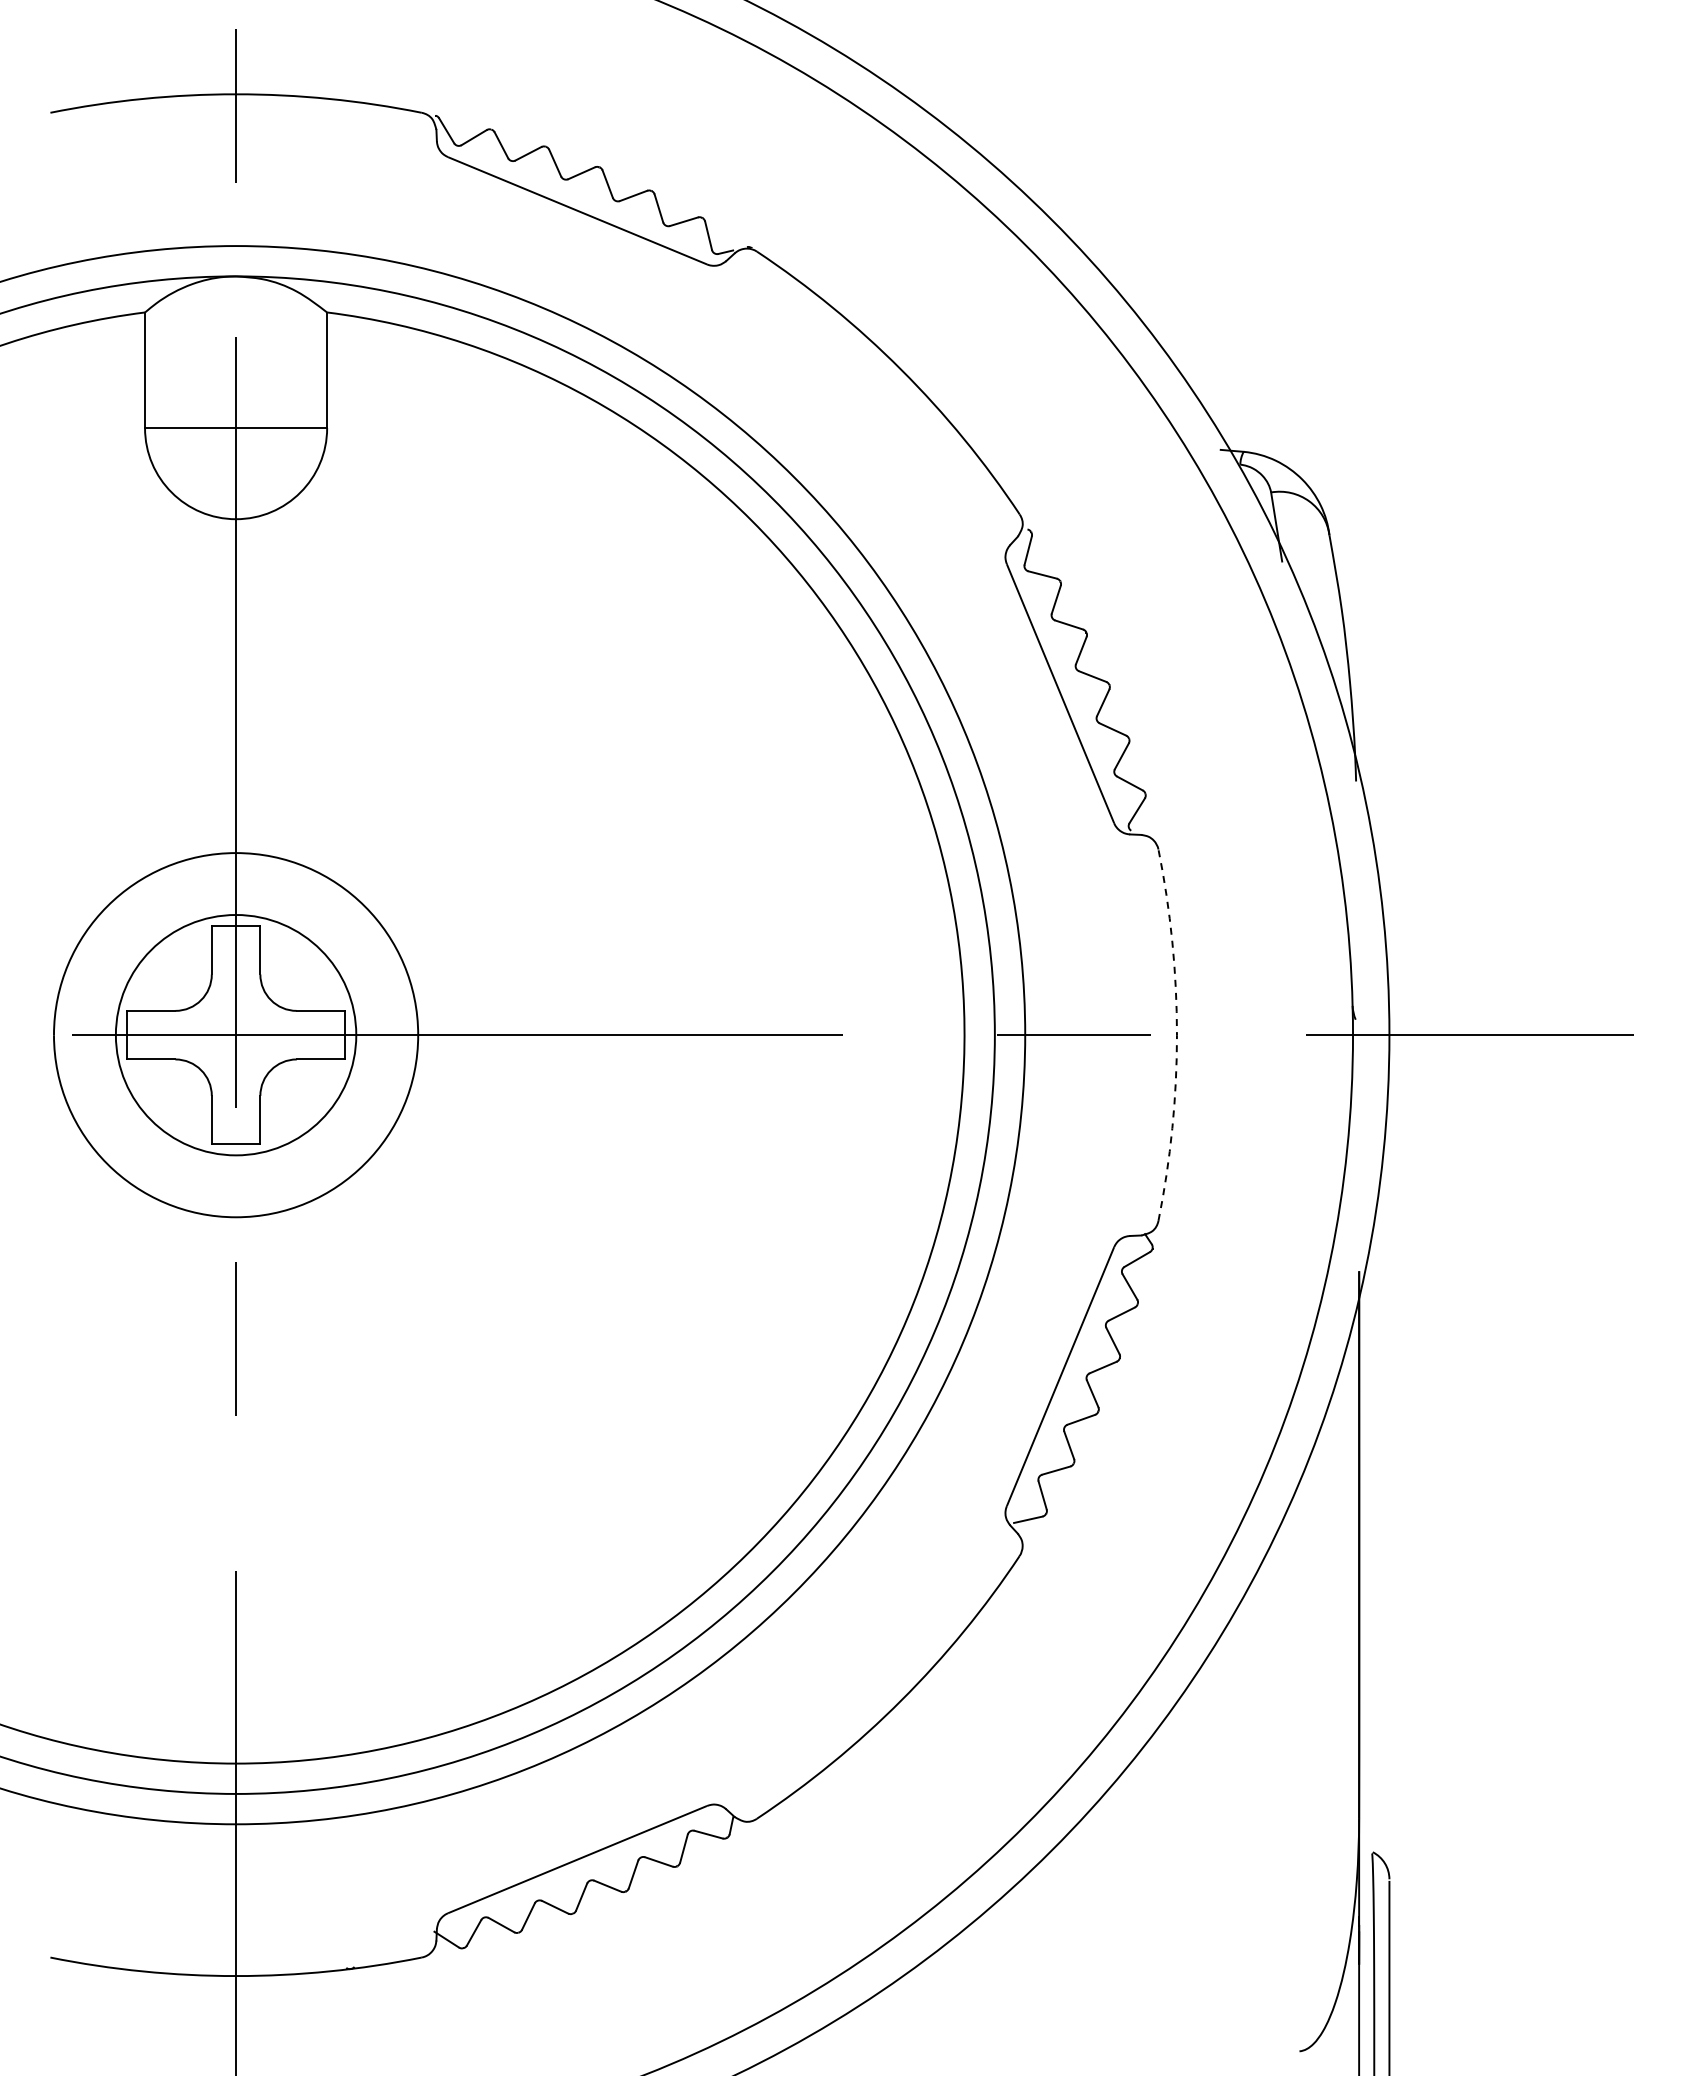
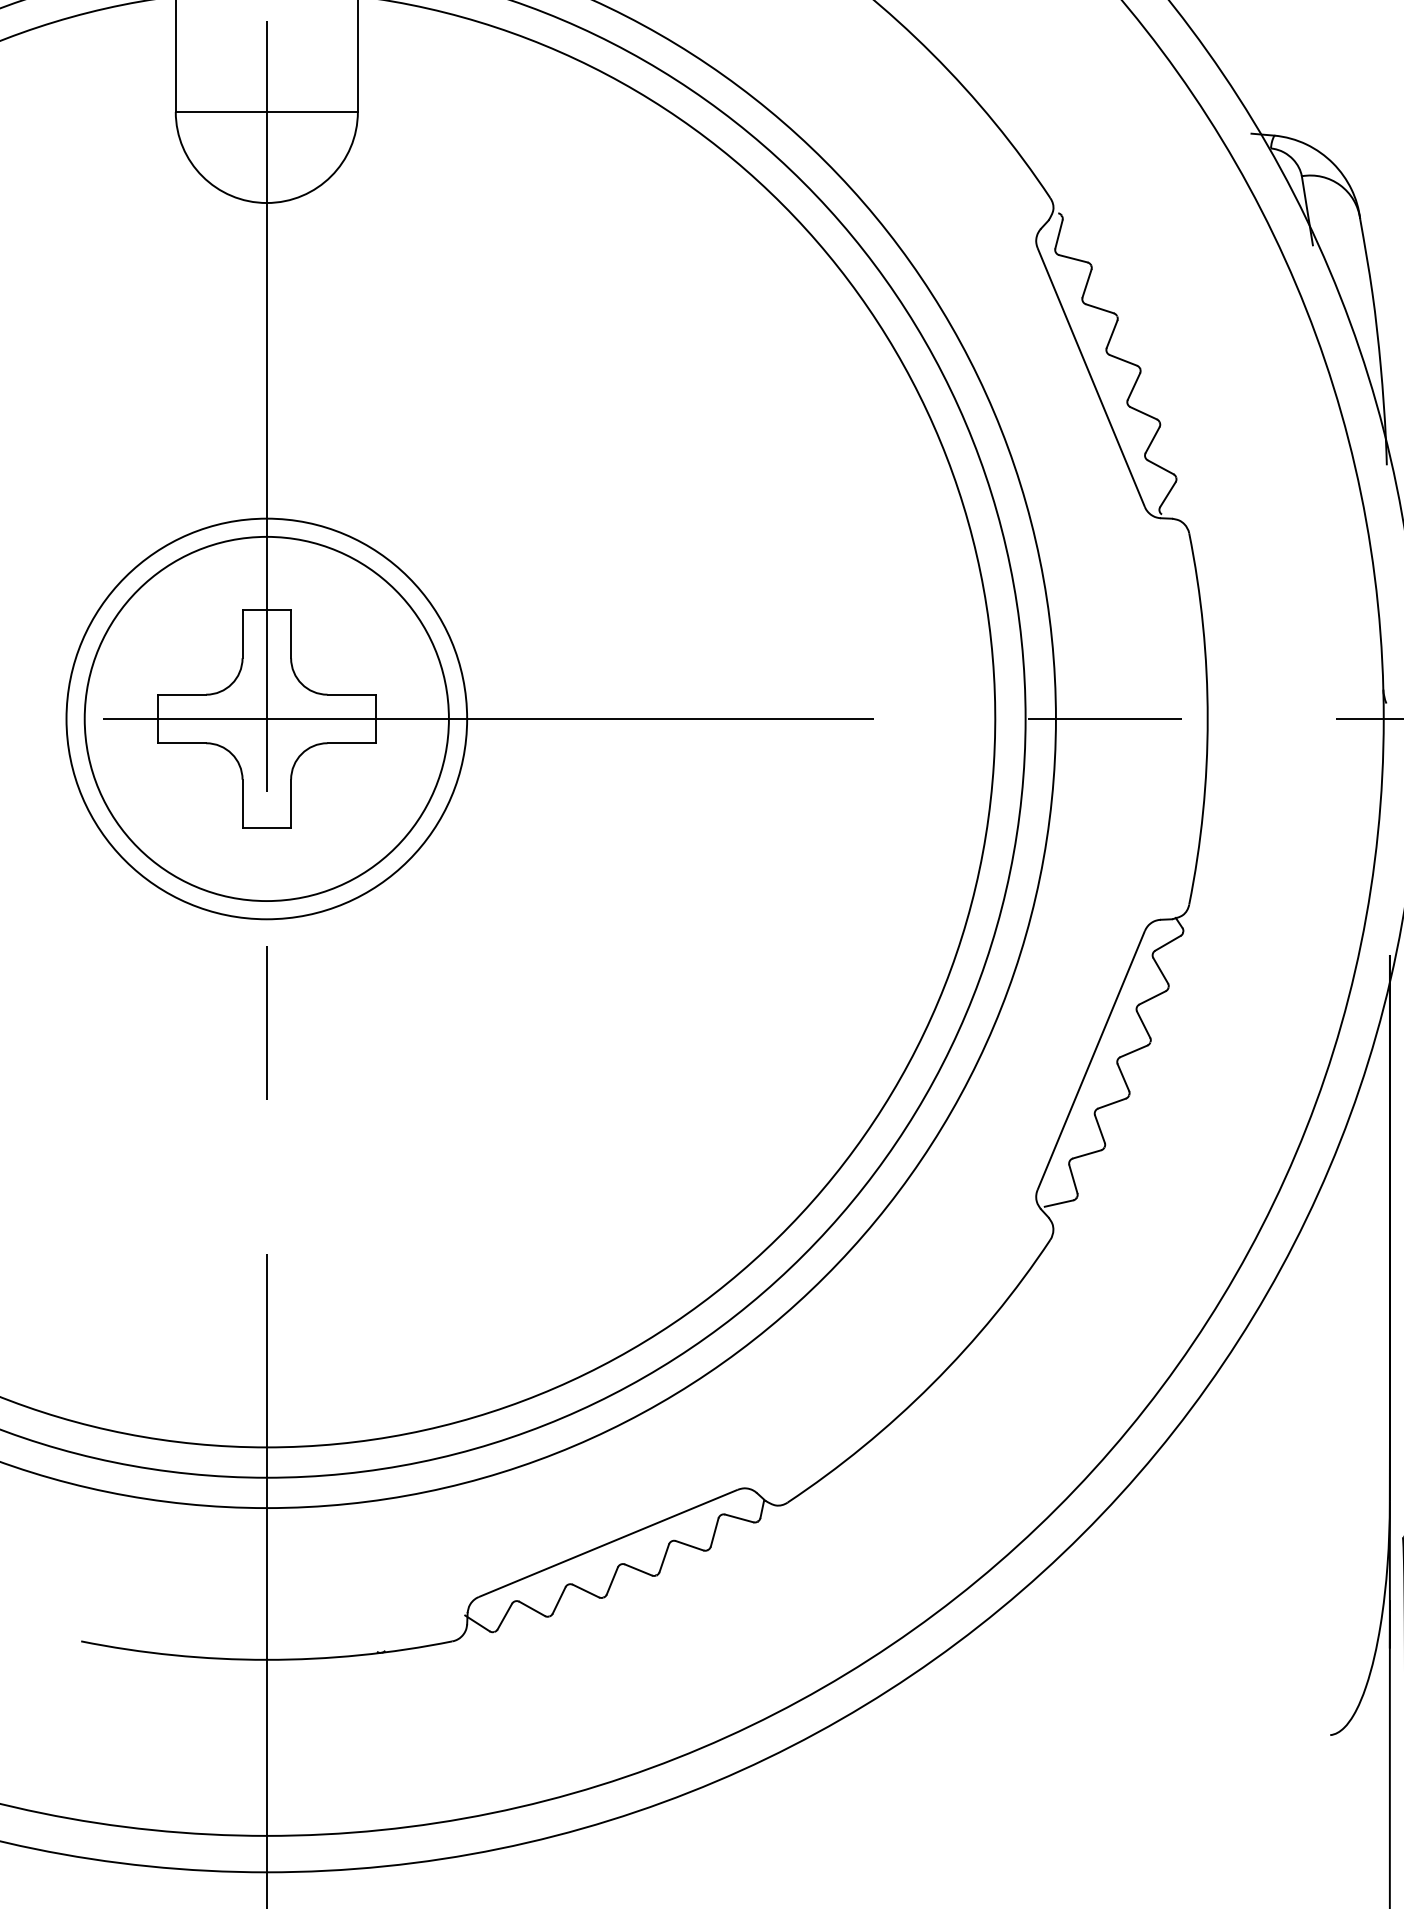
circle: (235, 1034) -> (266, 718), size x1.67
arc: (1176, 1035) -> (1207, 719), dashed -> solid

